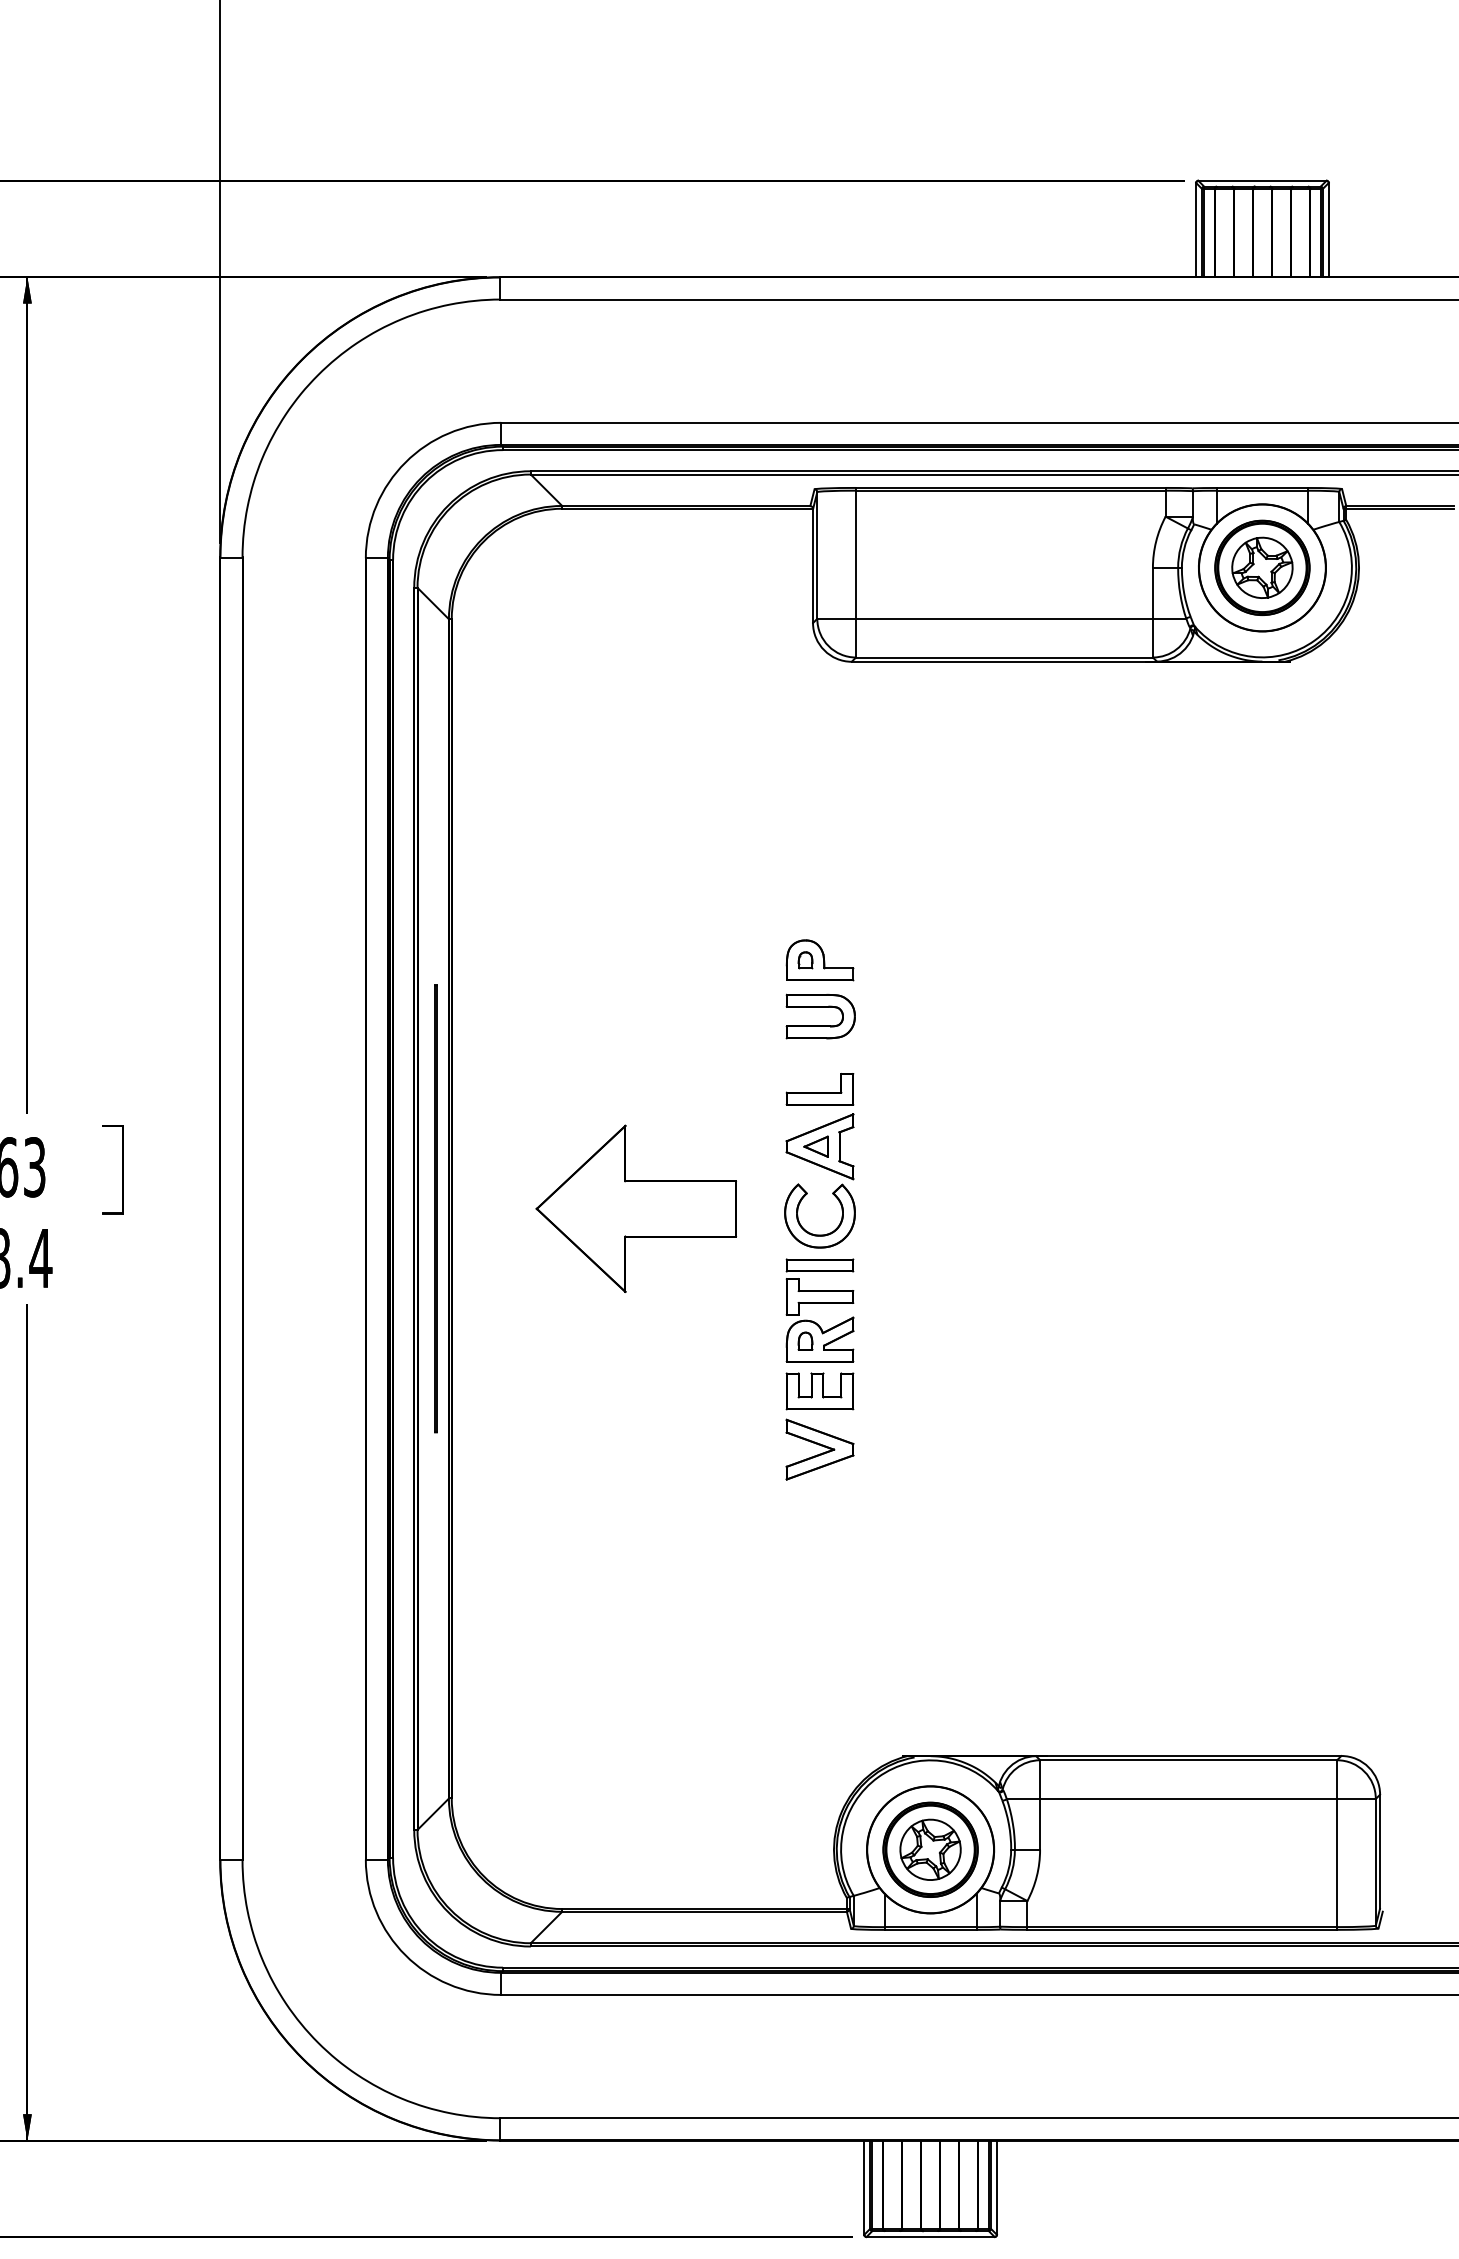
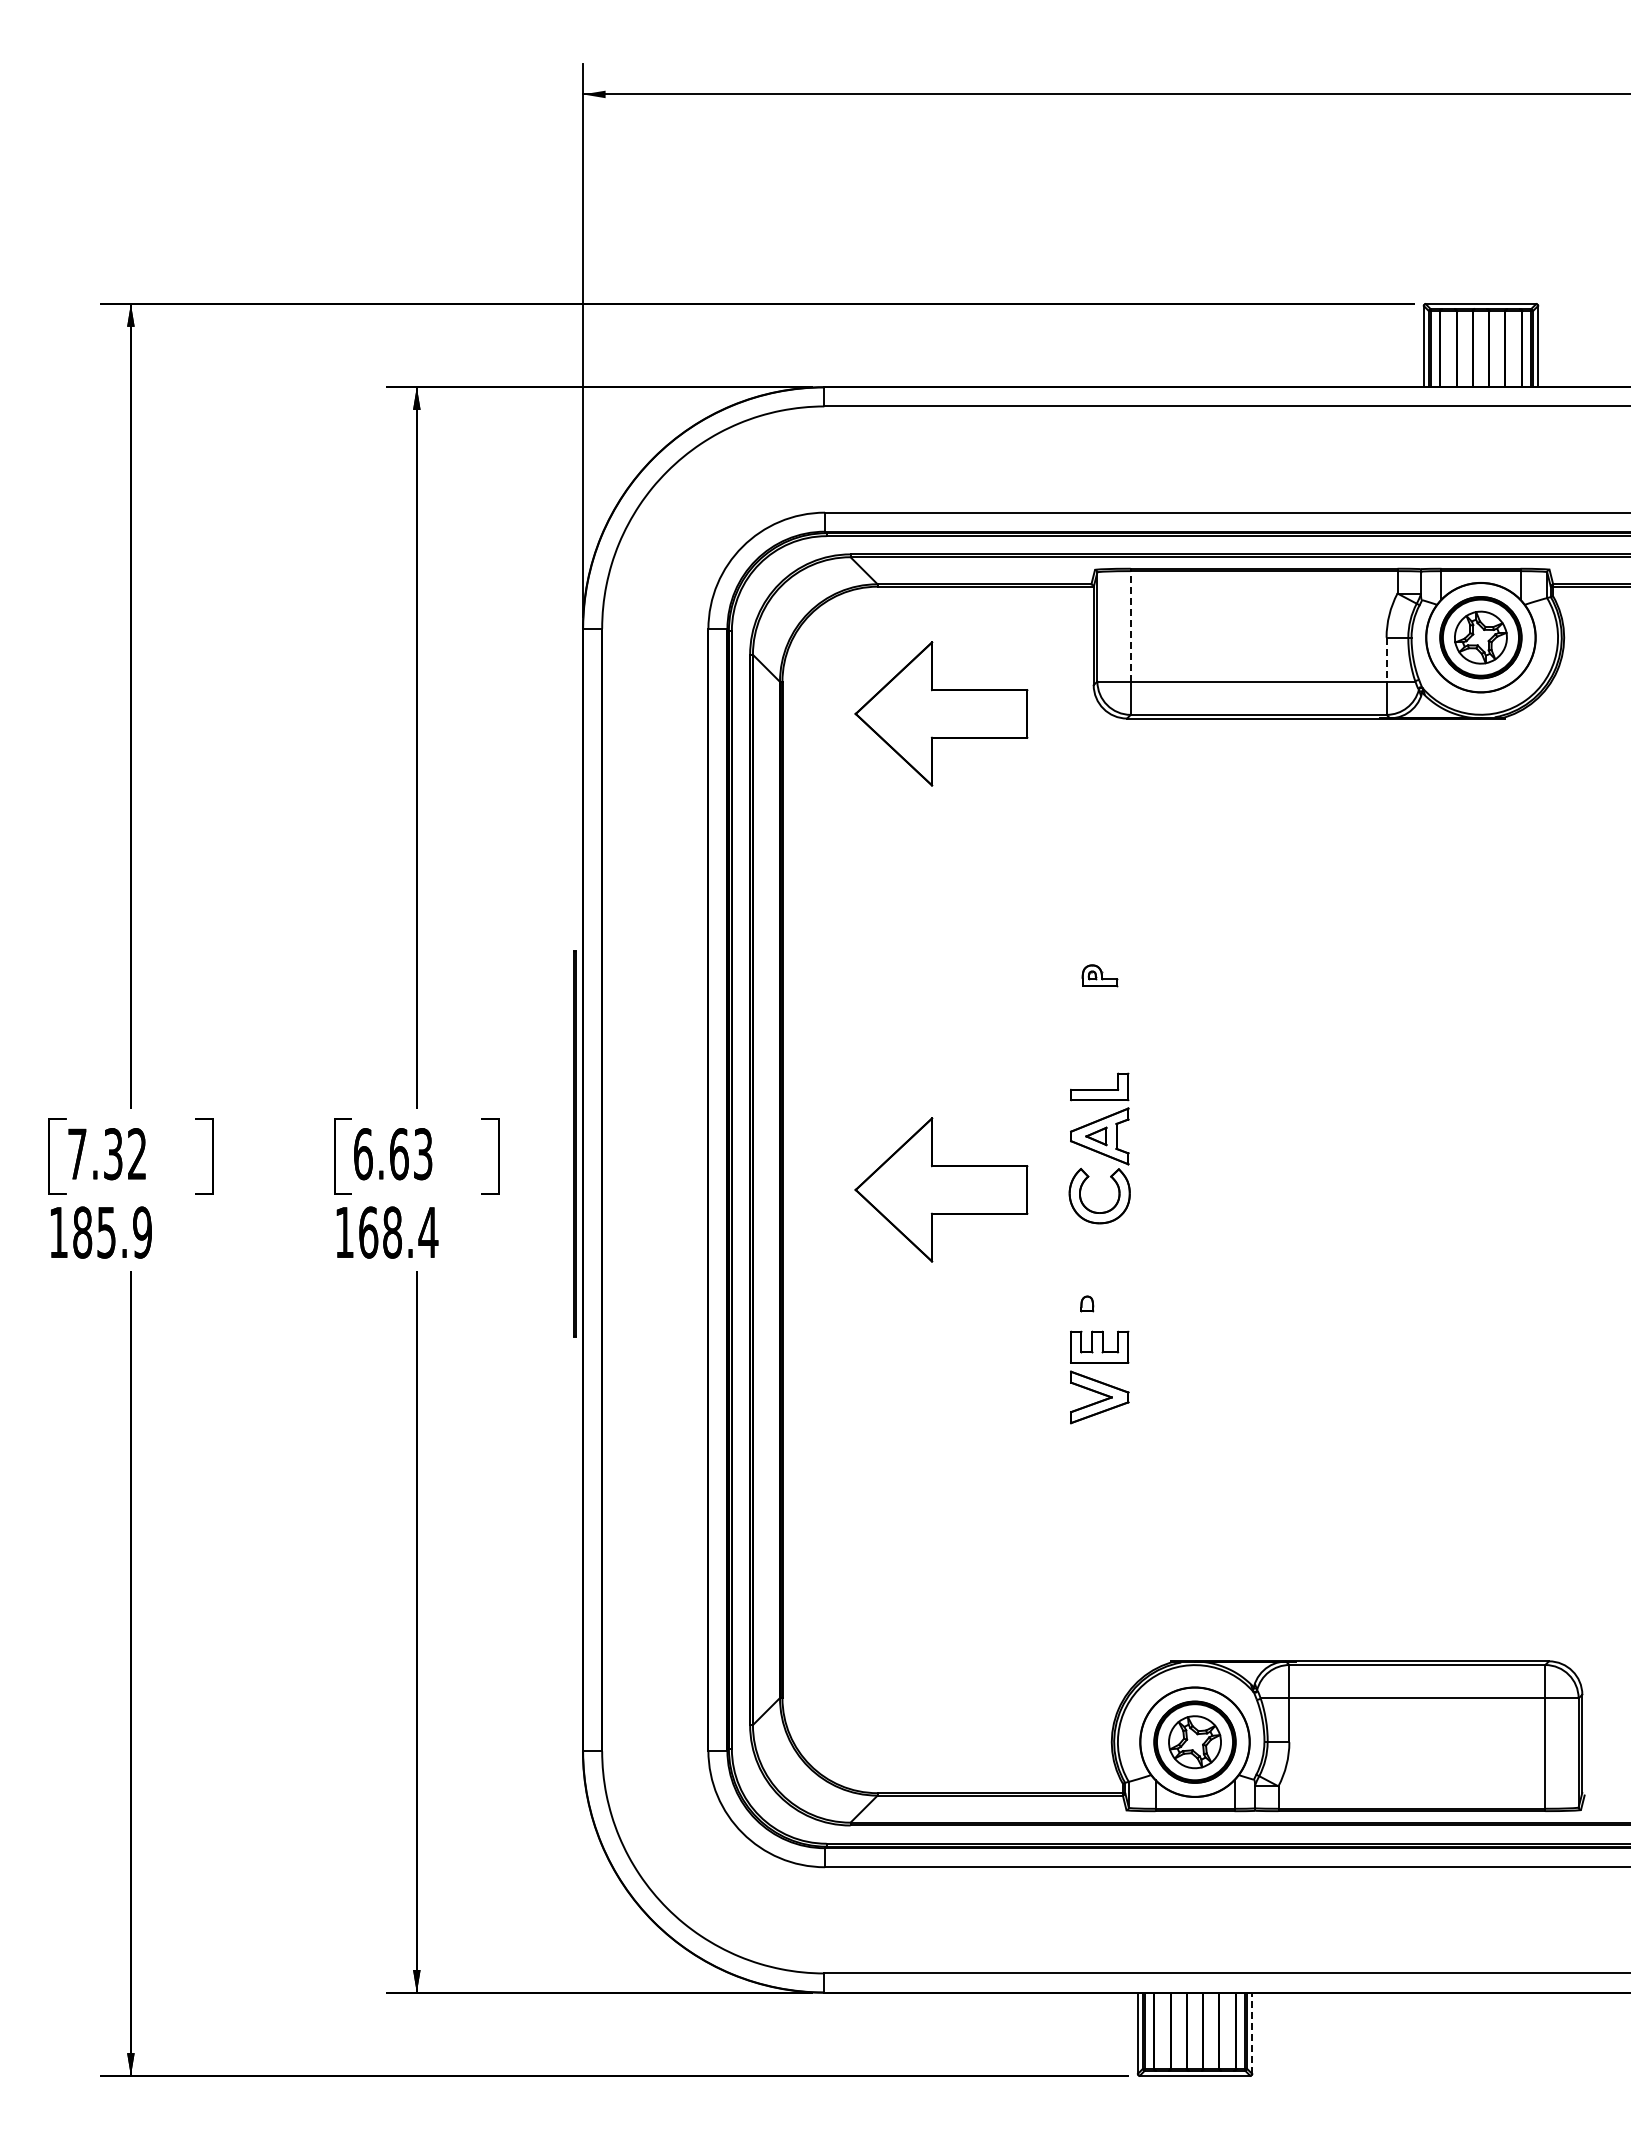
line: (855, 553) -> (1130, 625), solid -> dashed
line: (1152, 593) -> (1386, 659), solid -> dashed
part: (636, 655) -> (941, 713), added
part: (819, 959) -> (1099, 975), size x0.6
part: (820, 1007) -> (1100, 1016), removed
line: (435, 1208) -> (574, 1143), moved
part: (819, 1310) -> (1099, 1277), removed
line: (997, 2187) -> (1252, 2033), solid -> dashed

